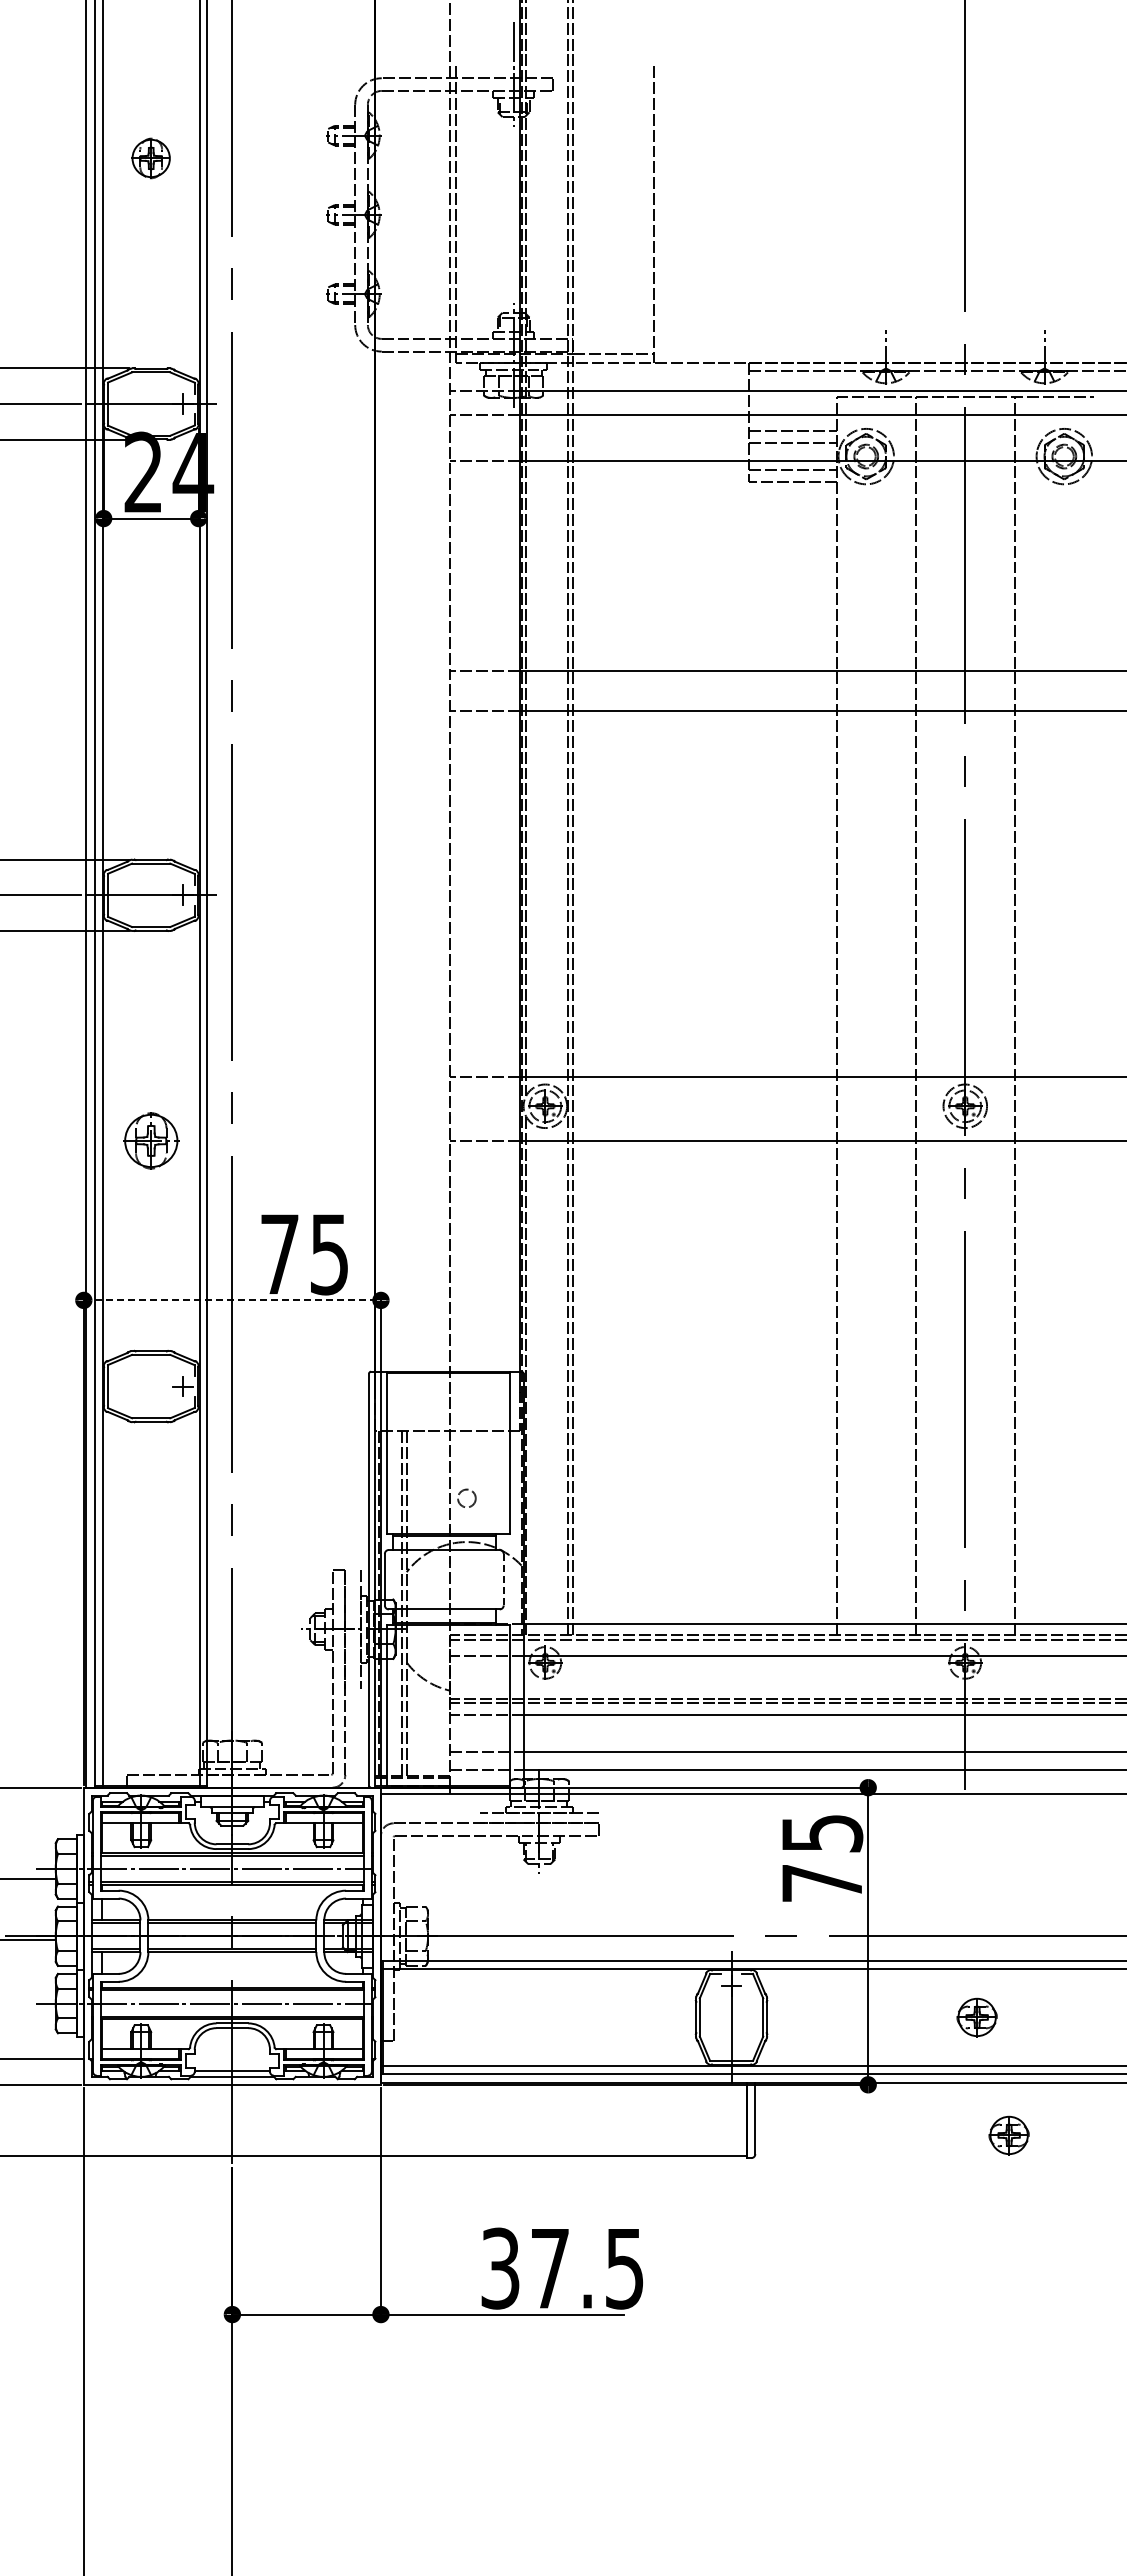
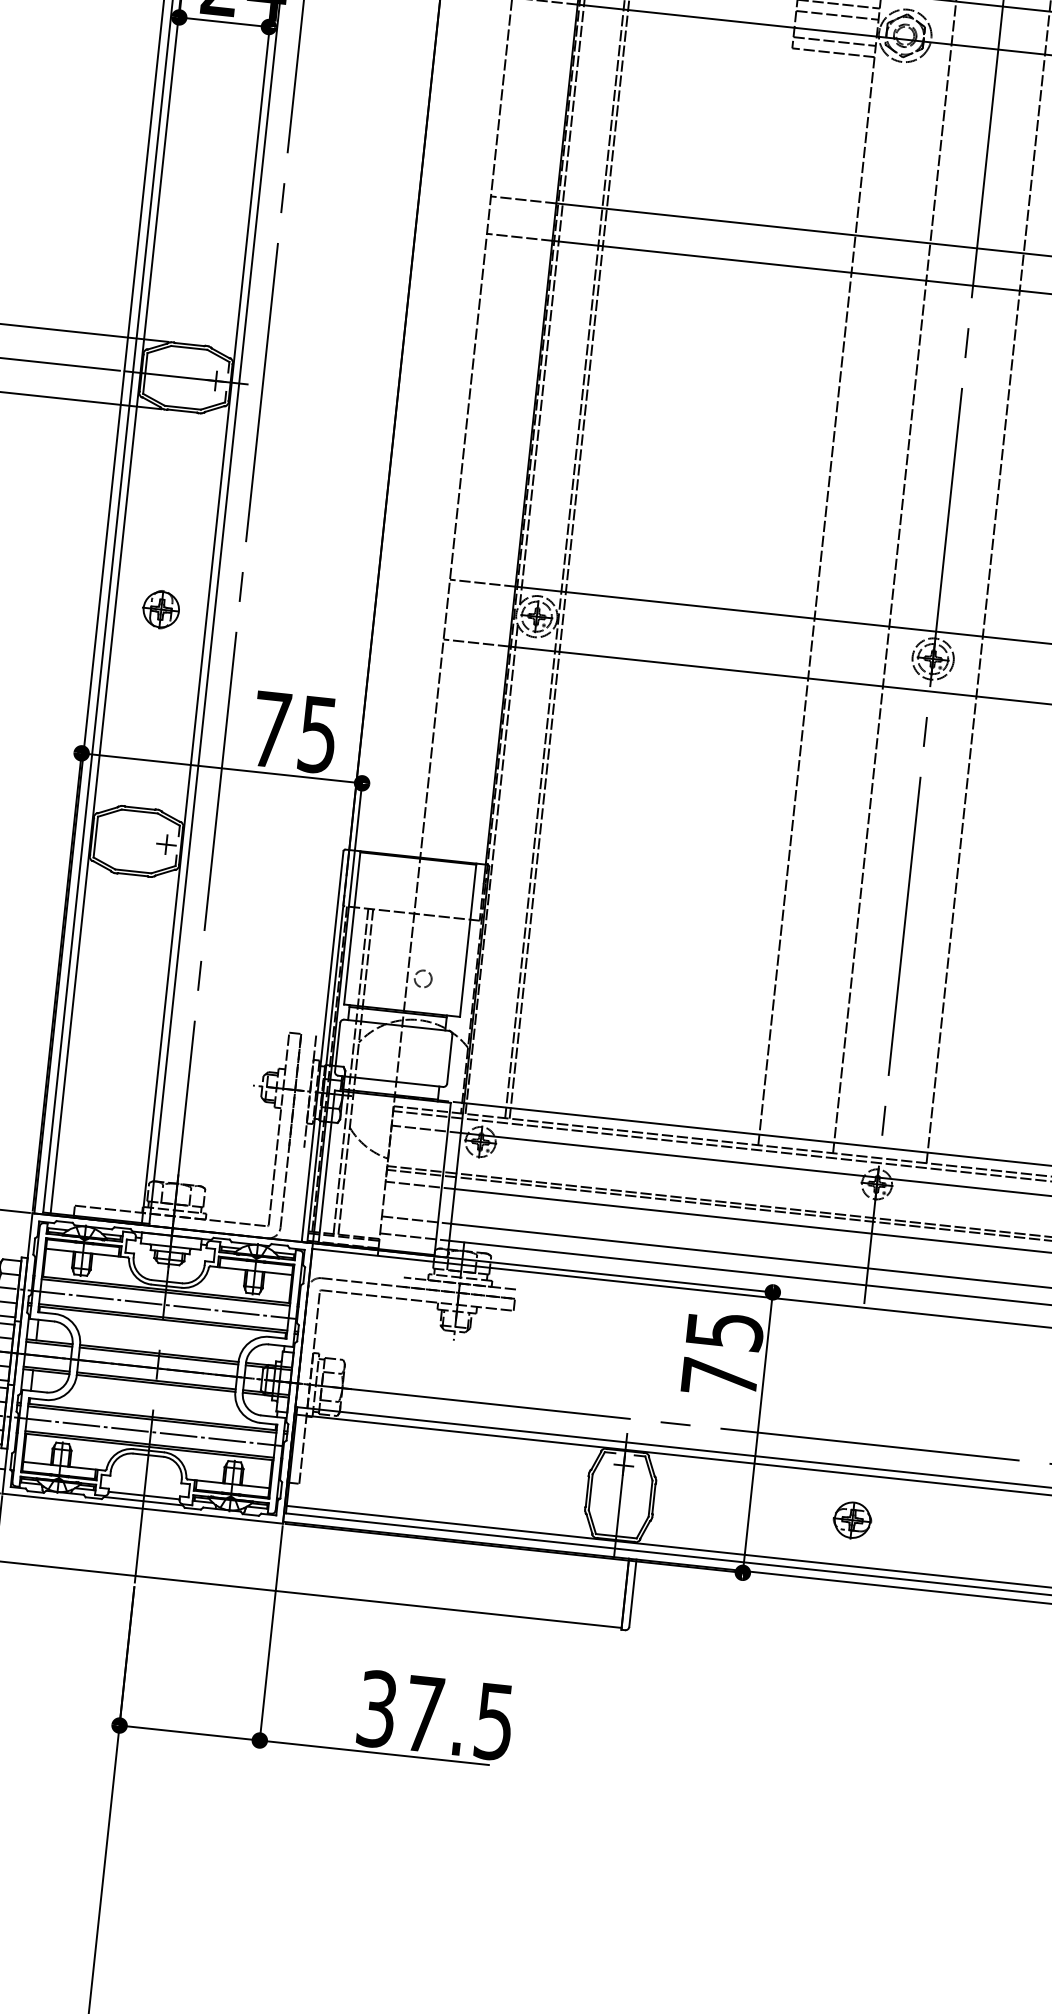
part: (150, 1140) -> (160, 609), size x0.71
line: (232, 1300) -> (221, 768), dashed -> solid
line: (503, 1579) -> (449, 1059), dashed -> solid
part: (1008, 2135) -> (870, 1634), removed

